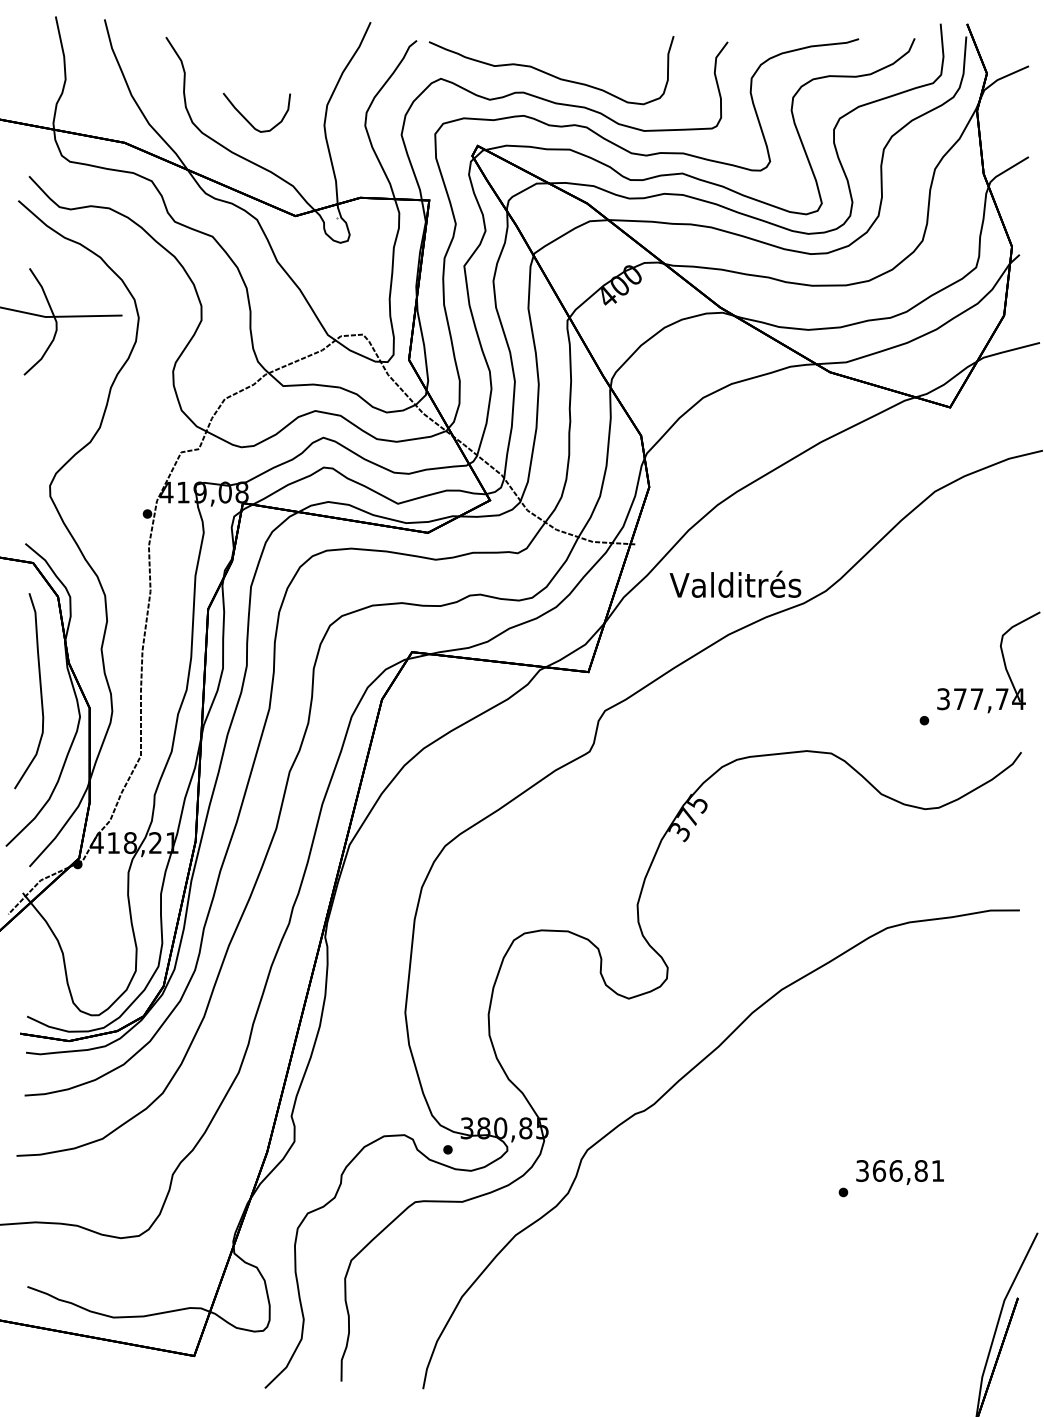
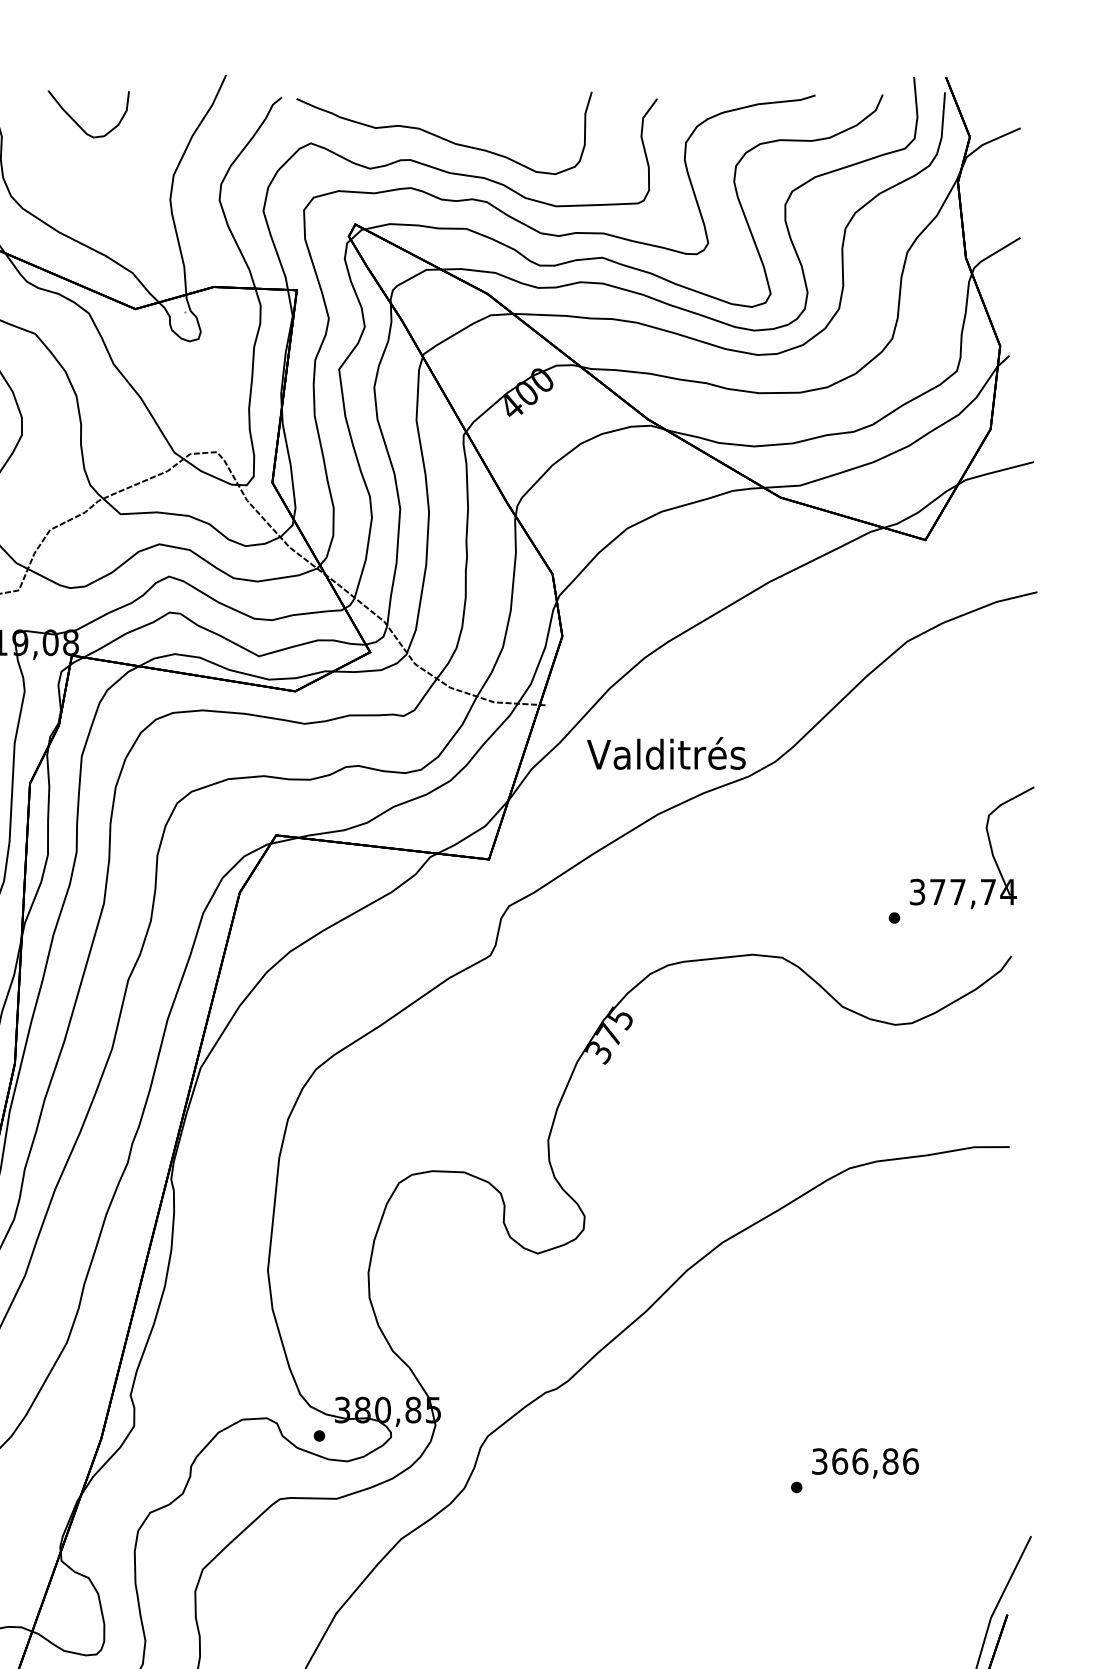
curve: (248, 120) -> (78, 123), moved
text: (937, 1170) -> (910, 1460), 366,81 -> 366,86

